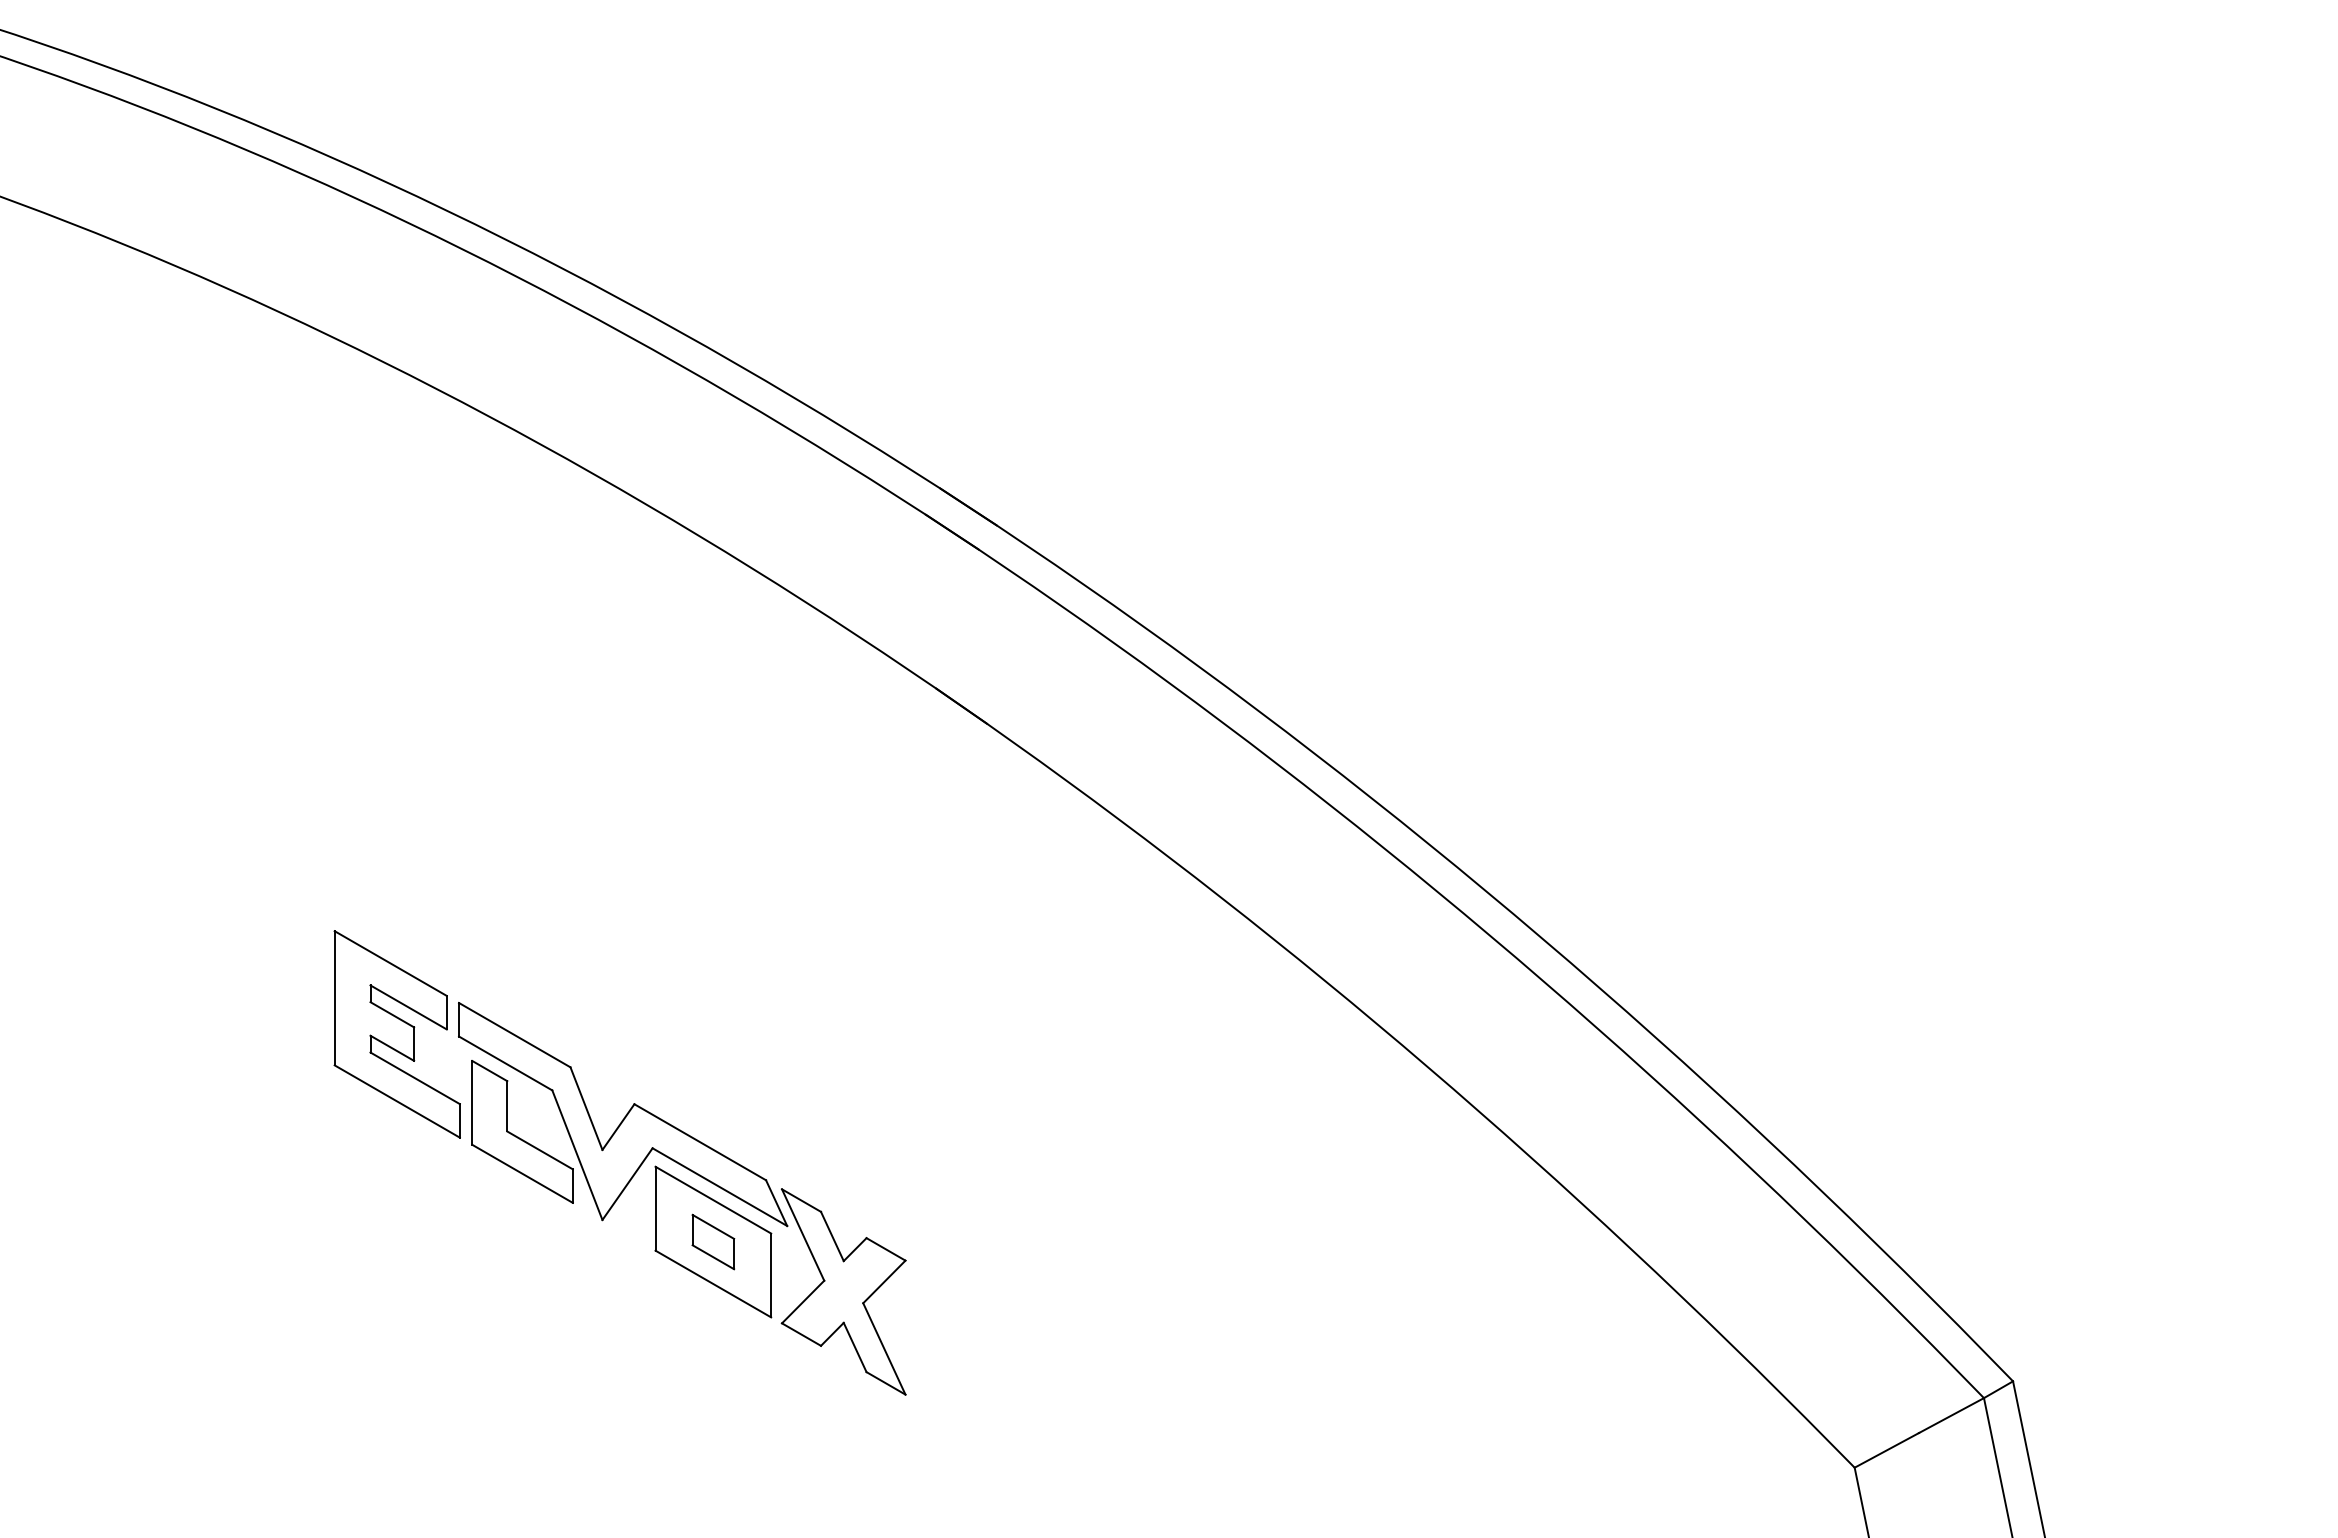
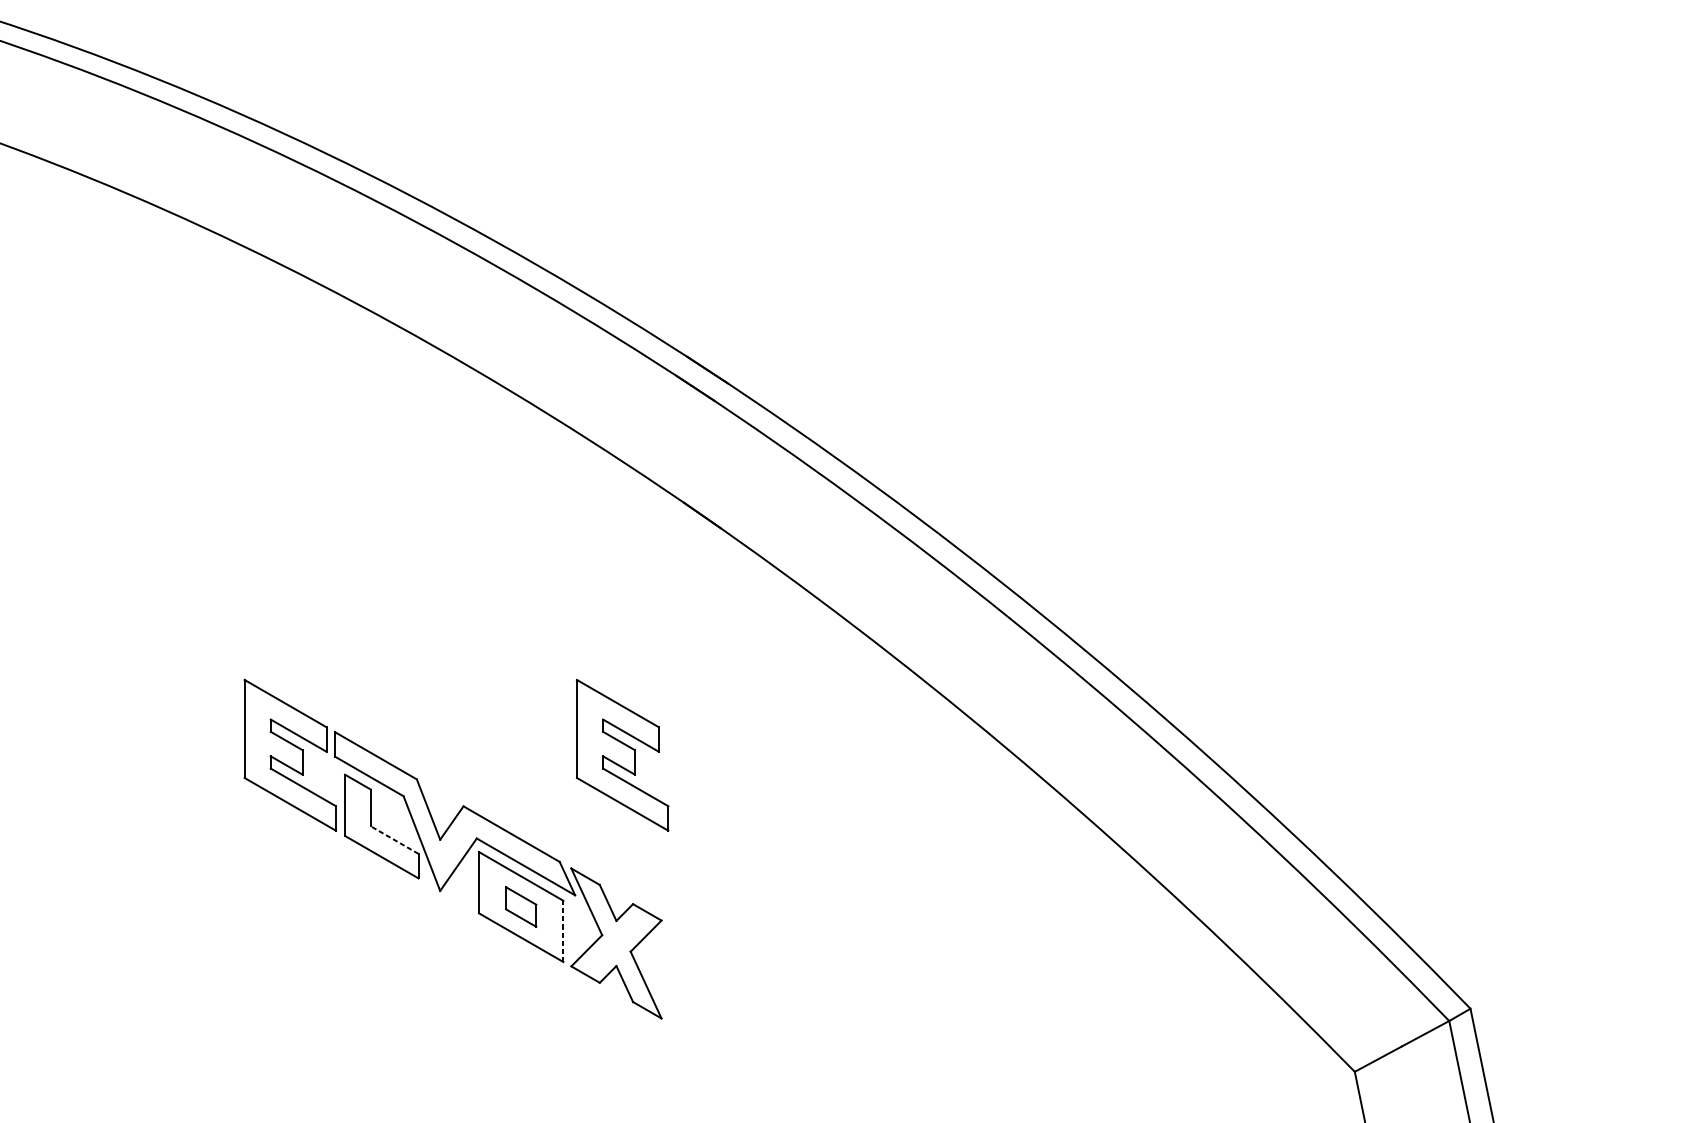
part: (851, 1034) -> (622, 755), added
line: (540, 1150) -> (394, 840), solid -> dashed
line: (771, 1275) -> (563, 931), solid -> dashed

